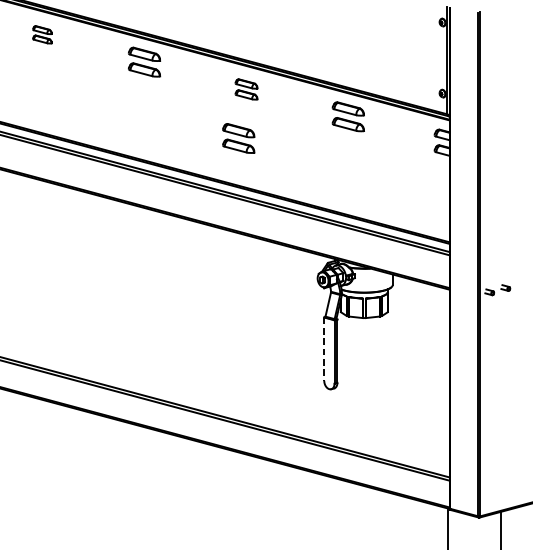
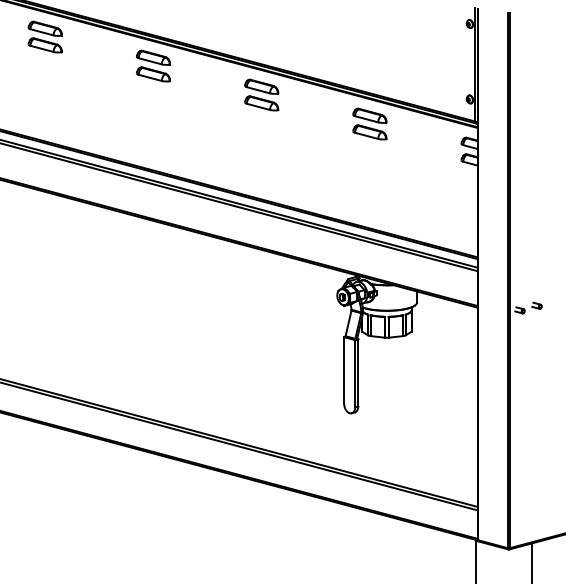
part: (41, 34) -> (44, 36), size x1.67
part: (246, 88) -> (261, 94), size x1.43
part: (238, 137) -> (253, 146), removed
line: (324, 348) -> (344, 370), dashed -> solid

